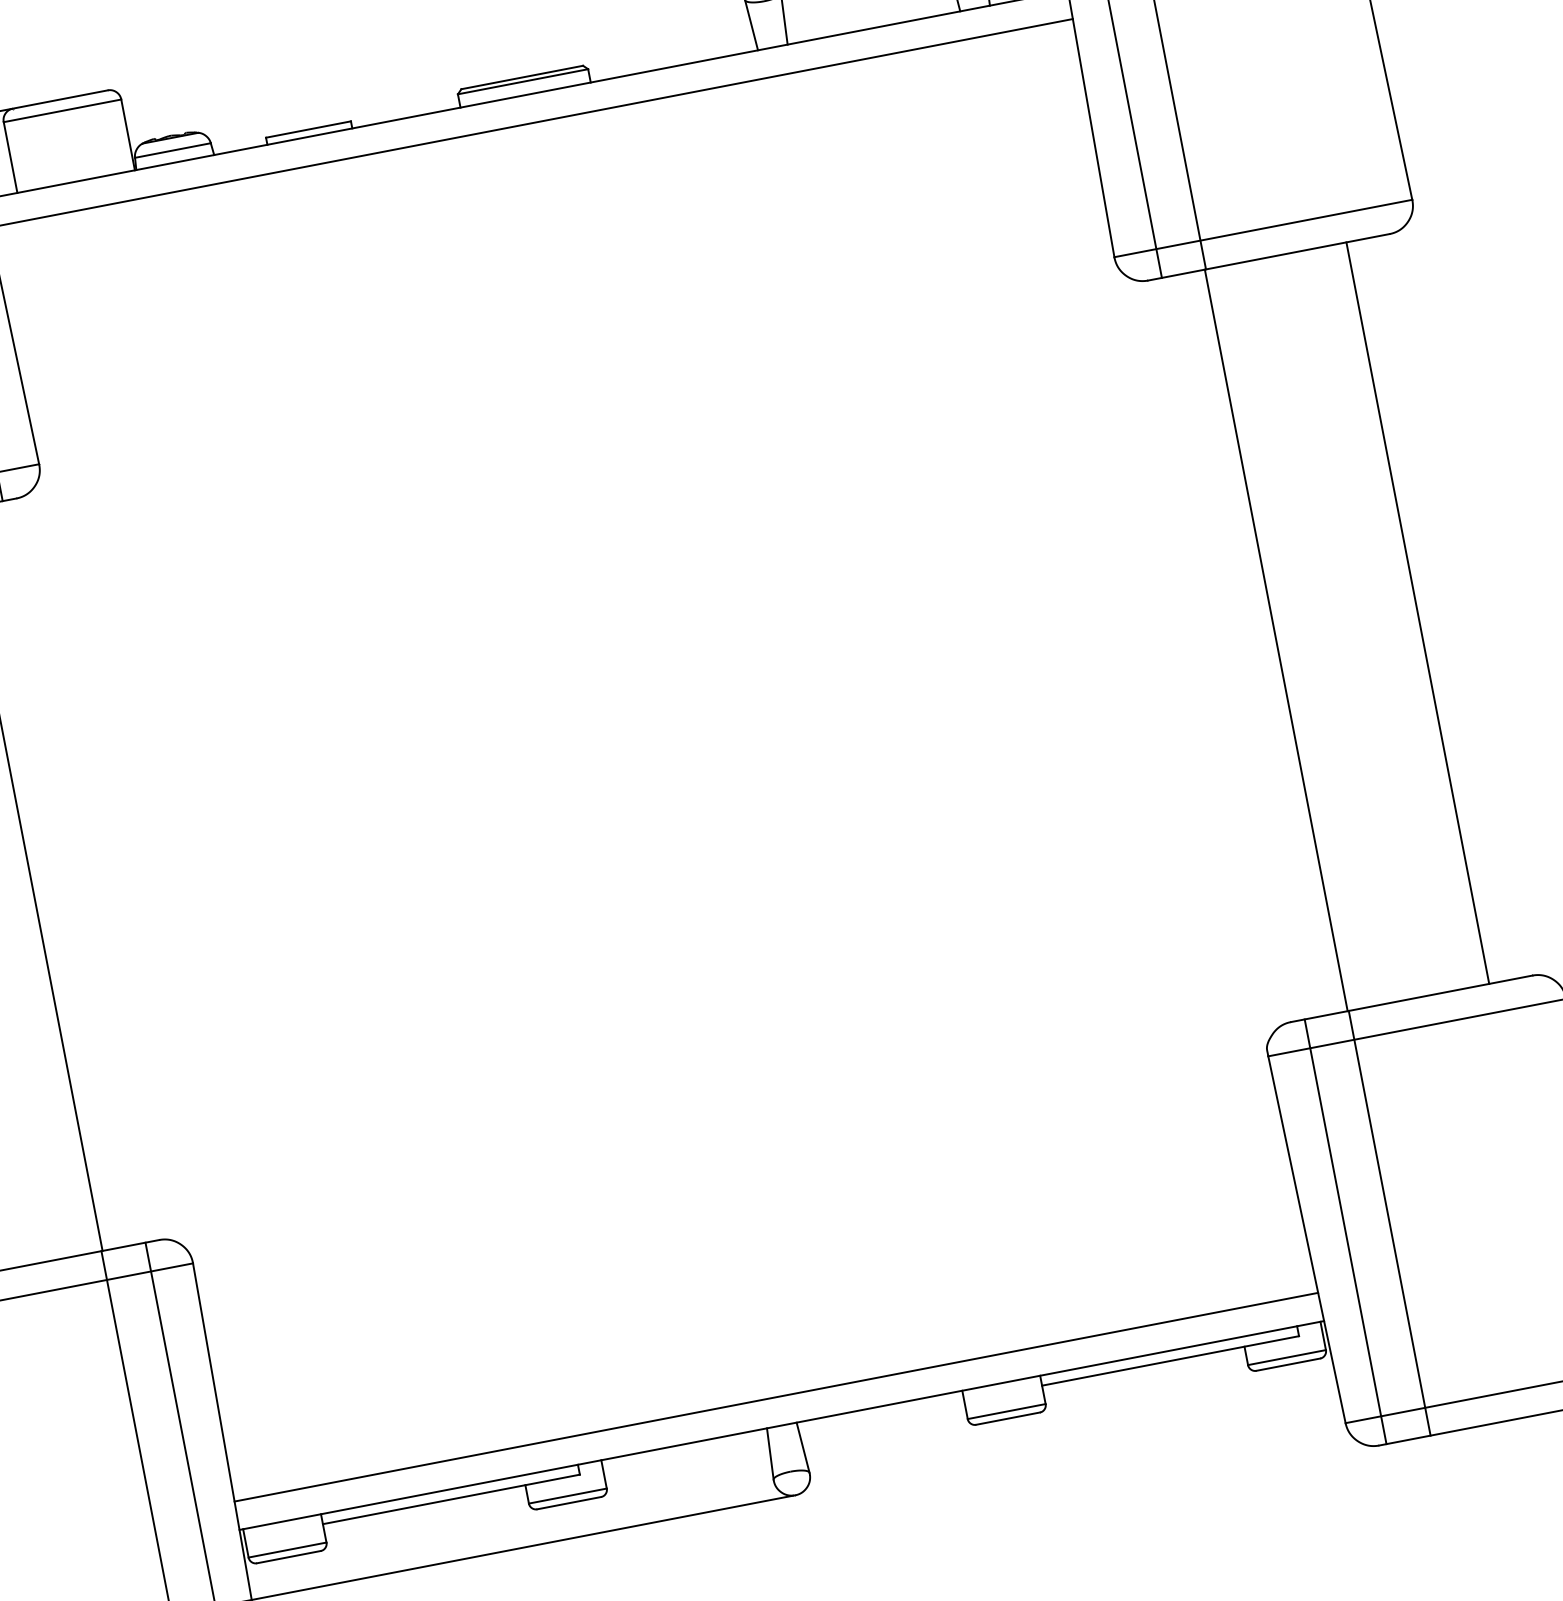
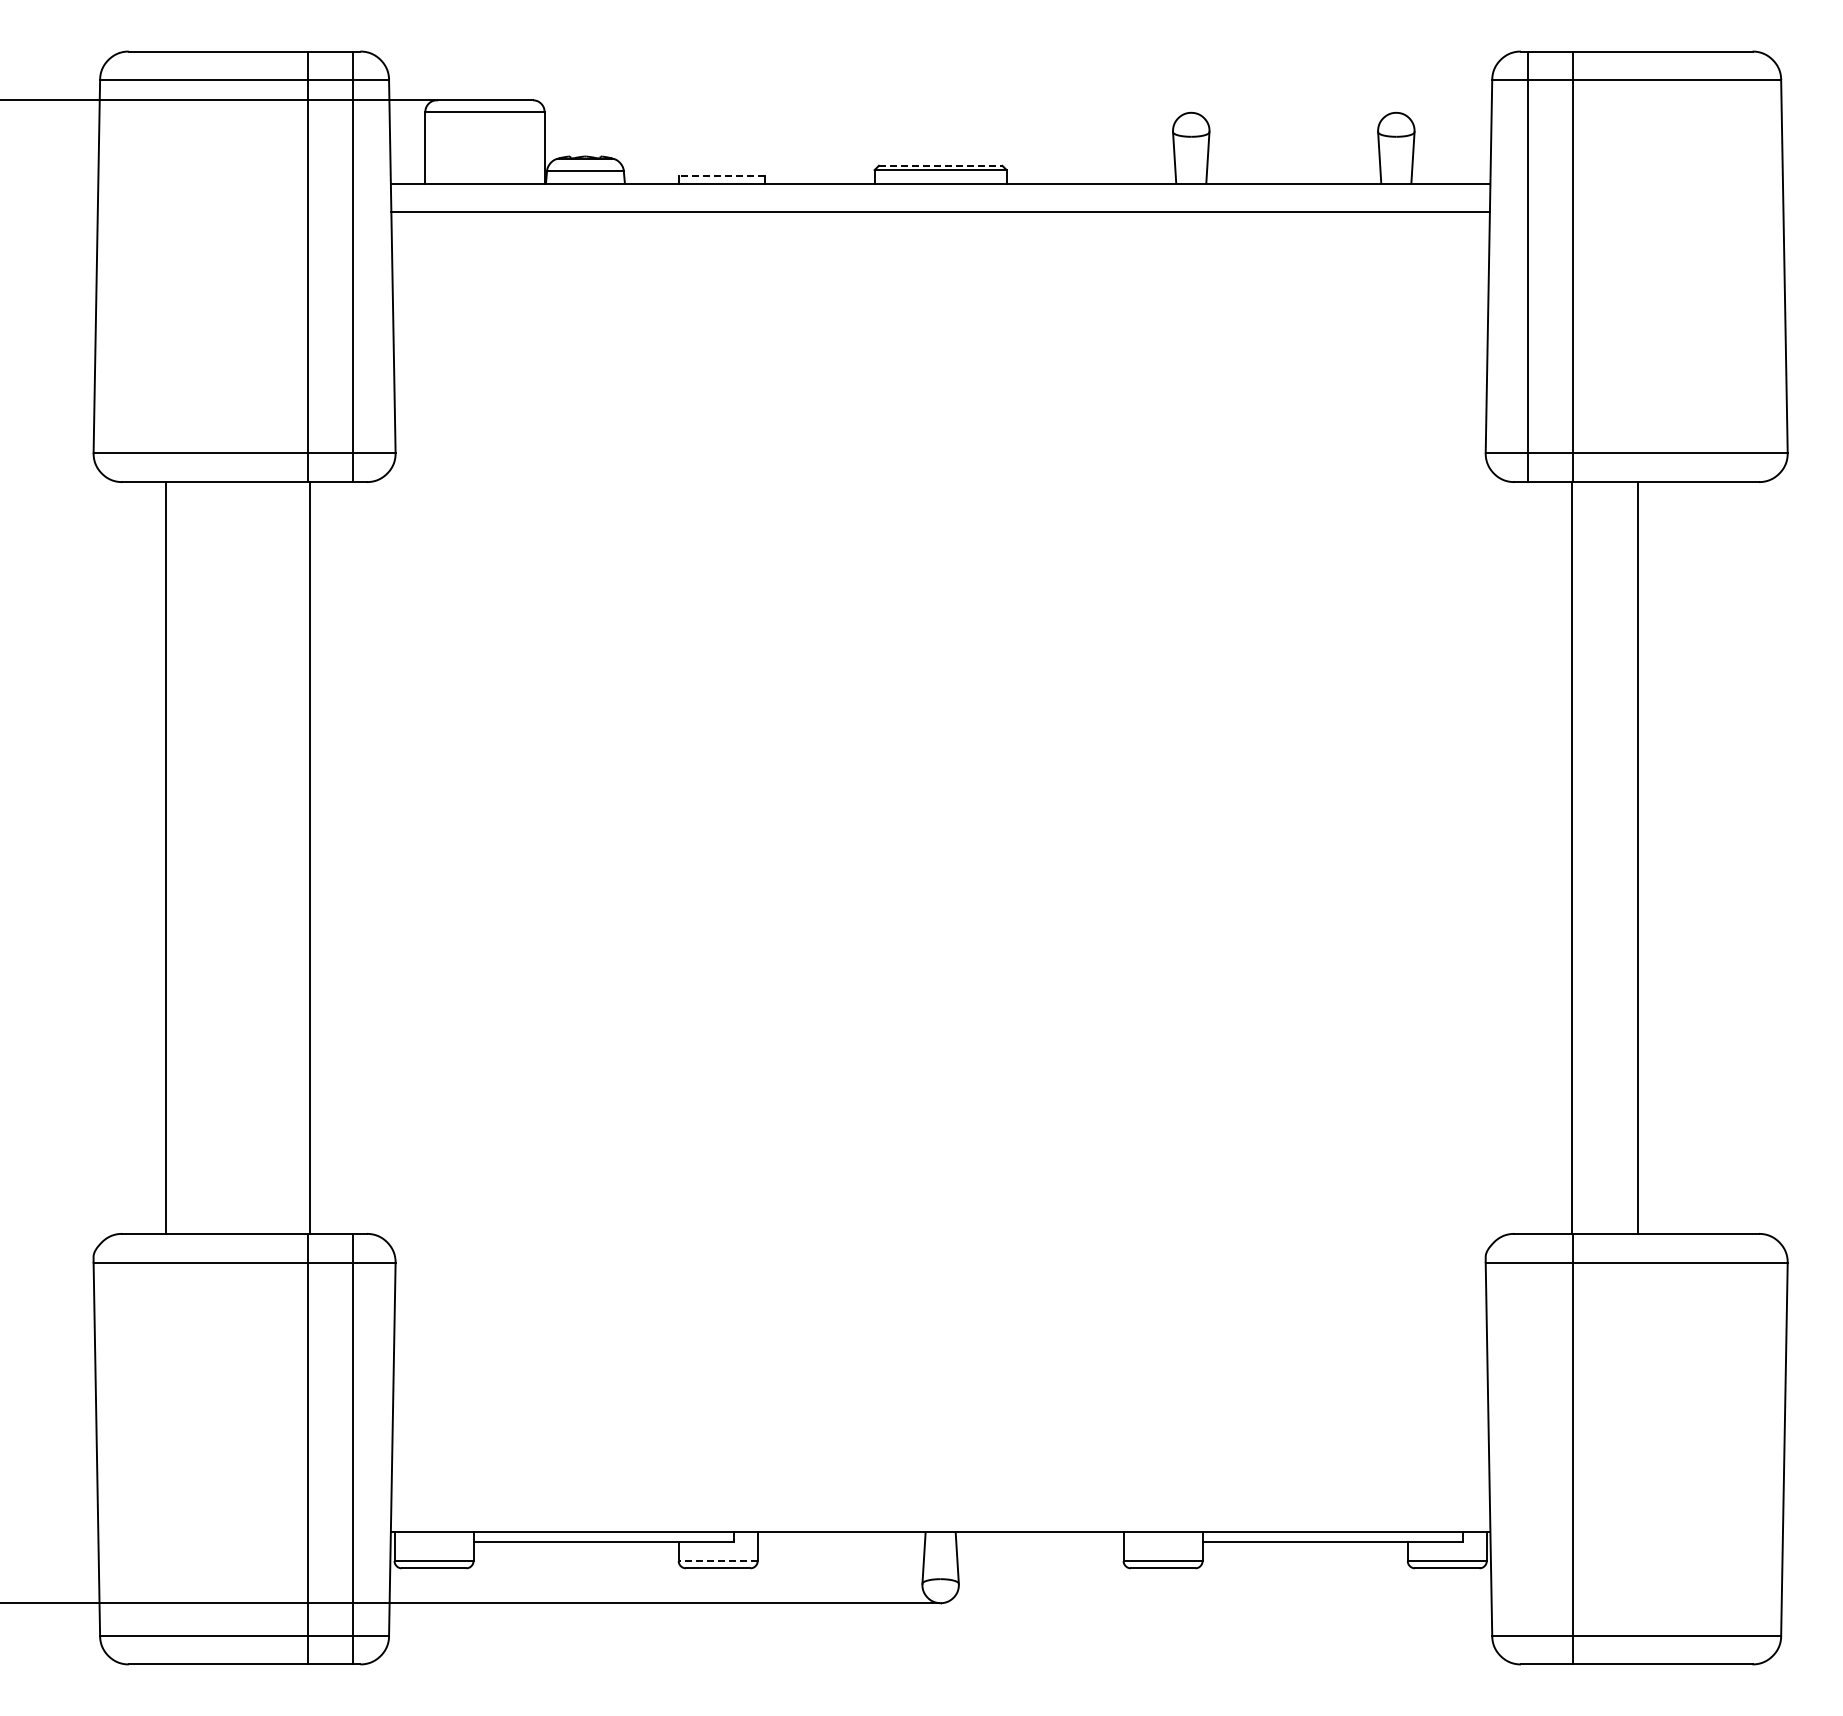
line: (522, 77) -> (940, 165), solid -> dashed
line: (308, 129) -> (721, 176), solid -> dashed
line: (1417, 612) -> (1638, 857), moved
line: (1345, 1231) -> (1528, 1448), removed
line: (776, 1397) -> (940, 1503), removed
line: (567, 1496) -> (717, 1561), solid -> dashed

